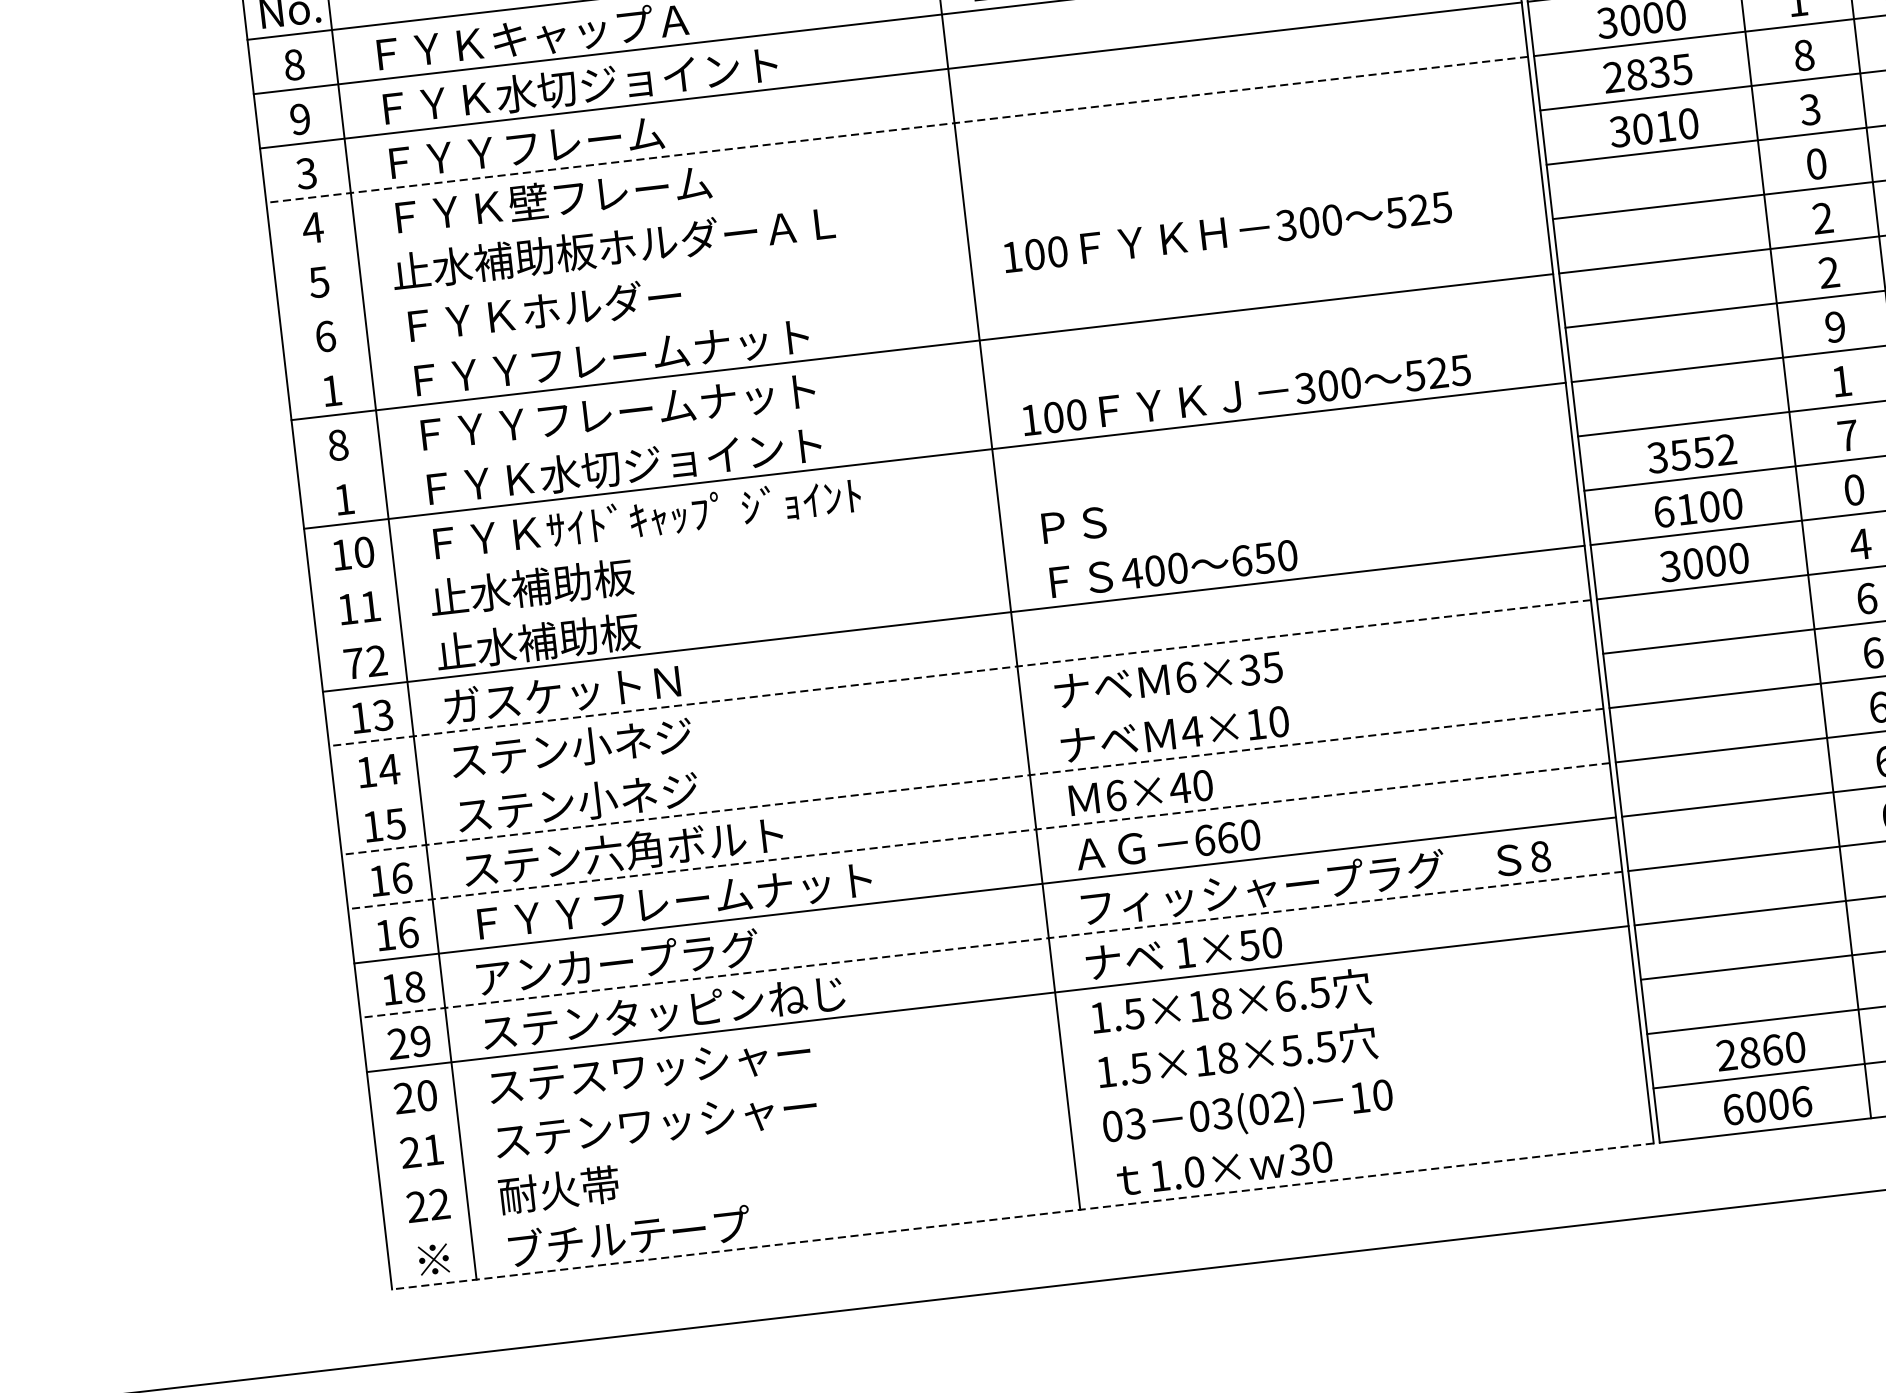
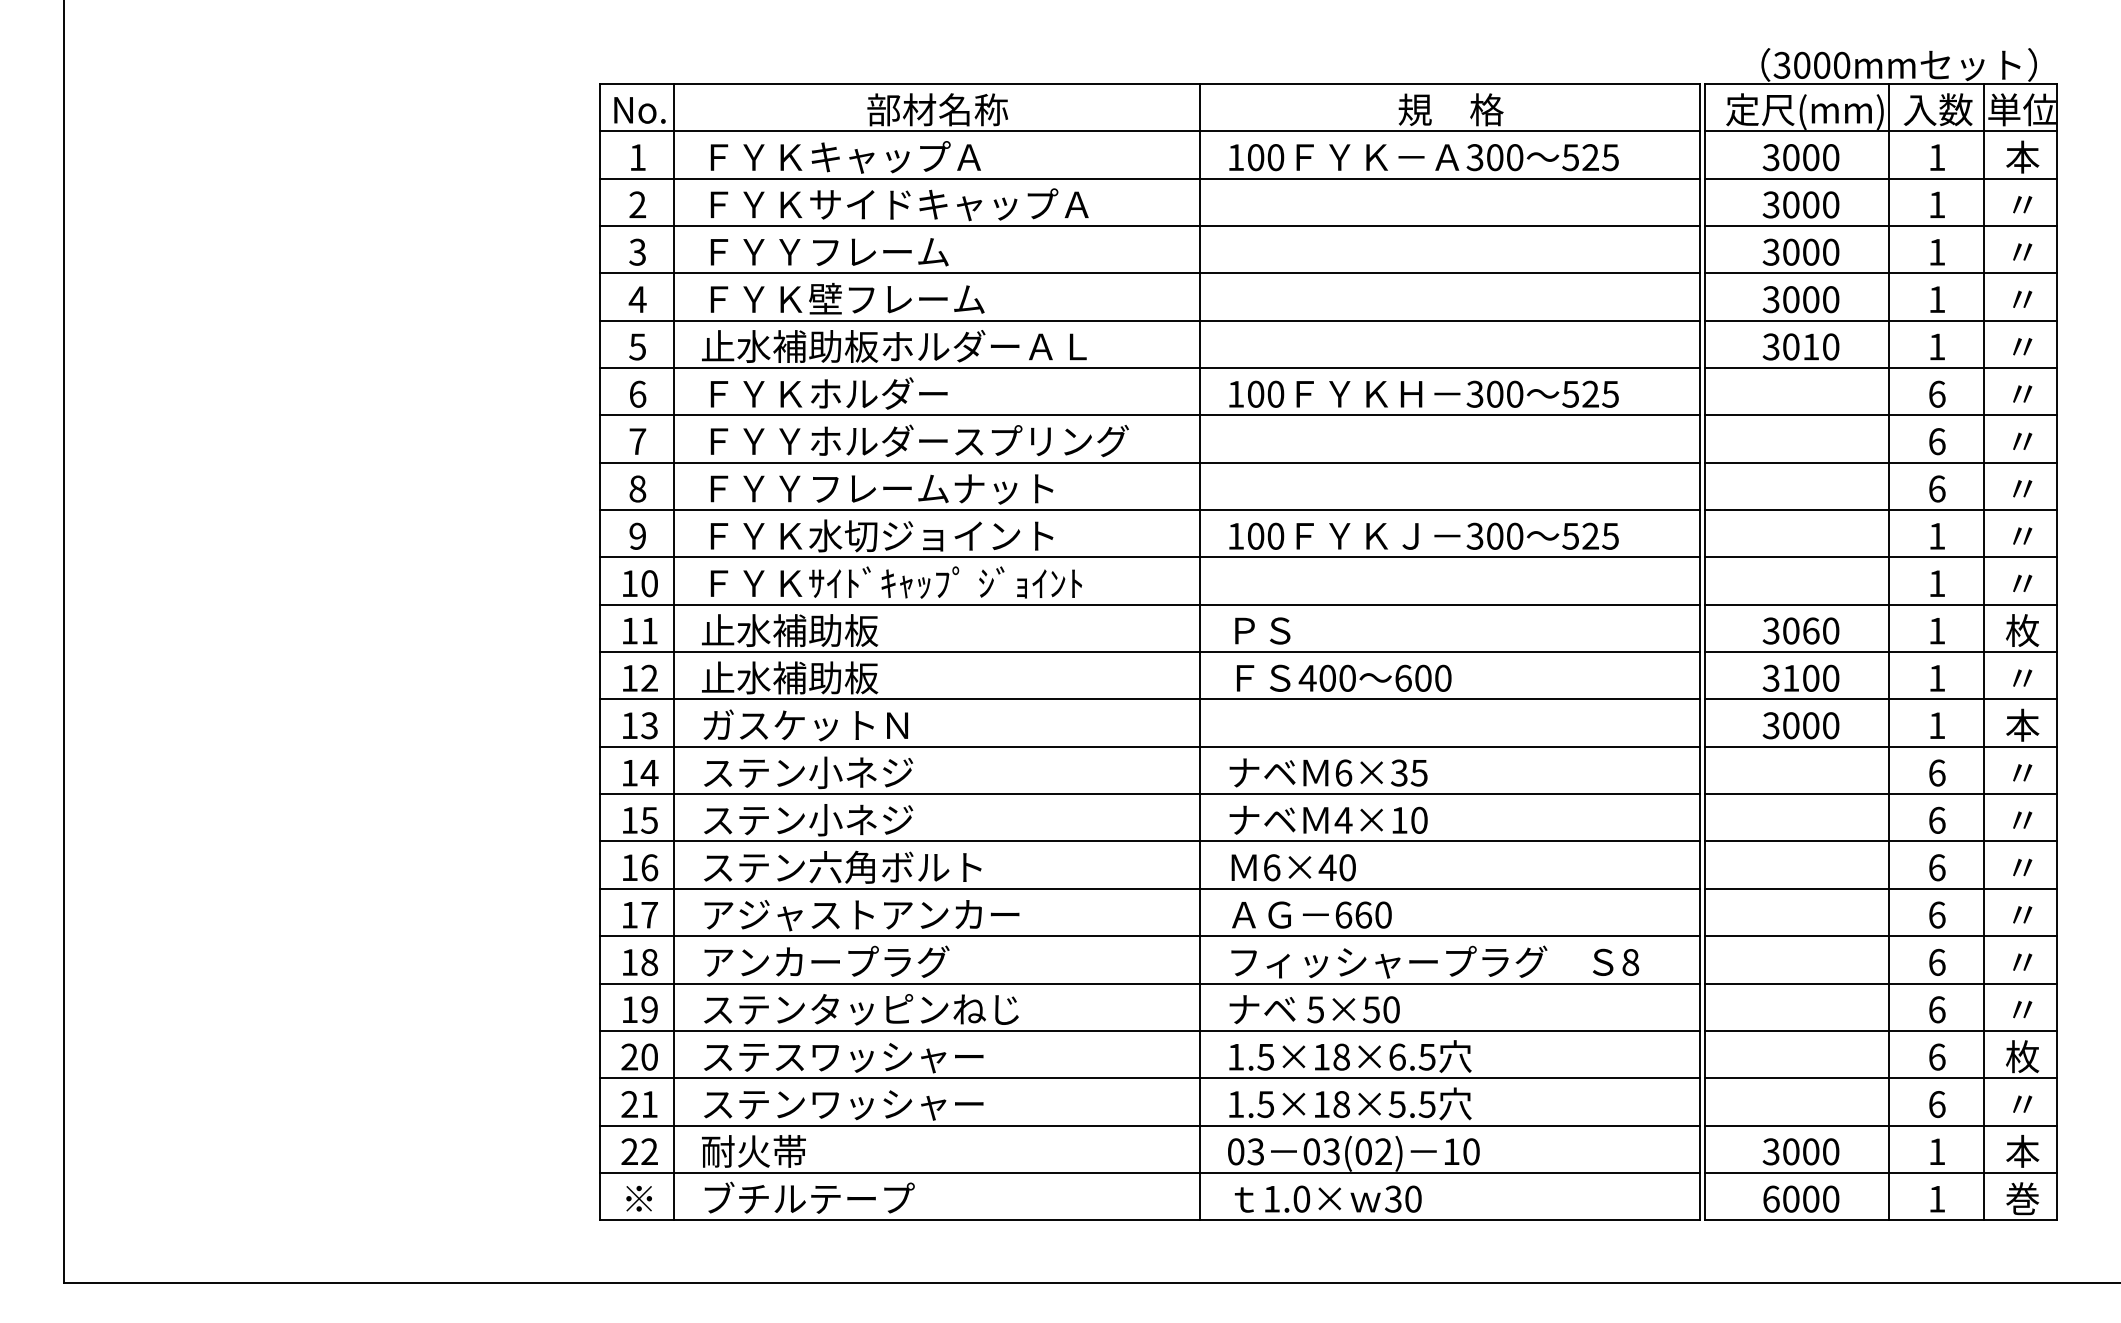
text: (1804, 55) -> (1937, 299), 8 -> 1
text: (293, 64) -> (637, 157), 8 -> 1
text: (1647, 73) -> (1800, 299), 2835 -> 3000
text: (656, 77) -> (948, 204), ＦＹＫ水切ジョイント -> ＦＹＫサイドキャップＡ
text: (1809, 109) -> (1936, 346), 3 -> 1
text: (300, 118) -> (637, 204), 9 -> 2
line: (896, 130) -> (1149, 273), dashed -> solid
text: (1816, 163) -> (1937, 393), 0 -> 6
line: (902, 183) -> (1149, 320), added
text: (1823, 218) -> (1937, 441), 2 -> 6
line: (909, 239) -> (1149, 368), added
text: (1829, 272) -> (1937, 488), 2 -> 6
line: (915, 292) -> (1149, 415), added
text: (1835, 326) -> (1937, 535), 9 -> 1
text: (712, 345) -> (969, 440), ＦＹＹフレームナット -> ＦＹＹホルダースプリング
text: (331, 390) -> (637, 441), 1 -> 7
line: (928, 402) -> (1149, 510), added
text: (1848, 436) -> (1937, 631), 7 -> 1
text: (1702, 451) -> (1810, 630), 3552 -> 3060
text: (1854, 489) -> (1937, 677), 0 -> 1
text: (343, 498) -> (637, 535), 1 -> 9
line: (940, 509) -> (1149, 604), added
text: (1662, 511) -> (1770, 677), 6100 -> 3100
text: (1861, 544) -> (1937, 725), 4 -> 1
text: (1263, 557) -> (1422, 677), 650 -> 600
line: (947, 564) -> (1149, 652), added
text: (353, 663) -> (629, 678), 72 -> 12
line: (959, 672) -> (1149, 746), dashed -> solid
line: (965, 727) -> (1149, 794), added
line: (972, 781) -> (1149, 841), dashed -> solid
line: (978, 835) -> (1149, 888), dashed -> solid
text: (670, 902) -> (878, 915), ＦＹＹフレームナット -> アジャストアンカー
text: (408, 932) -> (649, 914), 16 -> 17
line: (990, 944) -> (1149, 983), dashed -> solid
text: (1184, 952) -> (1315, 1009), 1×50 -> 5×50
text: (397, 1043) -> (629, 1009), 29 -> 19
text: (1748, 1052) -> (1790, 1151), 2860 -> 3000
line: (1003, 1053) -> (1149, 1078), added
text: (1802, 1100) -> (1831, 1198), 6006 -> 6000
line: (1009, 1107) -> (1149, 1125), added
line: (1016, 1161) -> (1149, 1172), added
line: (1022, 1216) -> (1149, 1220), dashed -> solid

